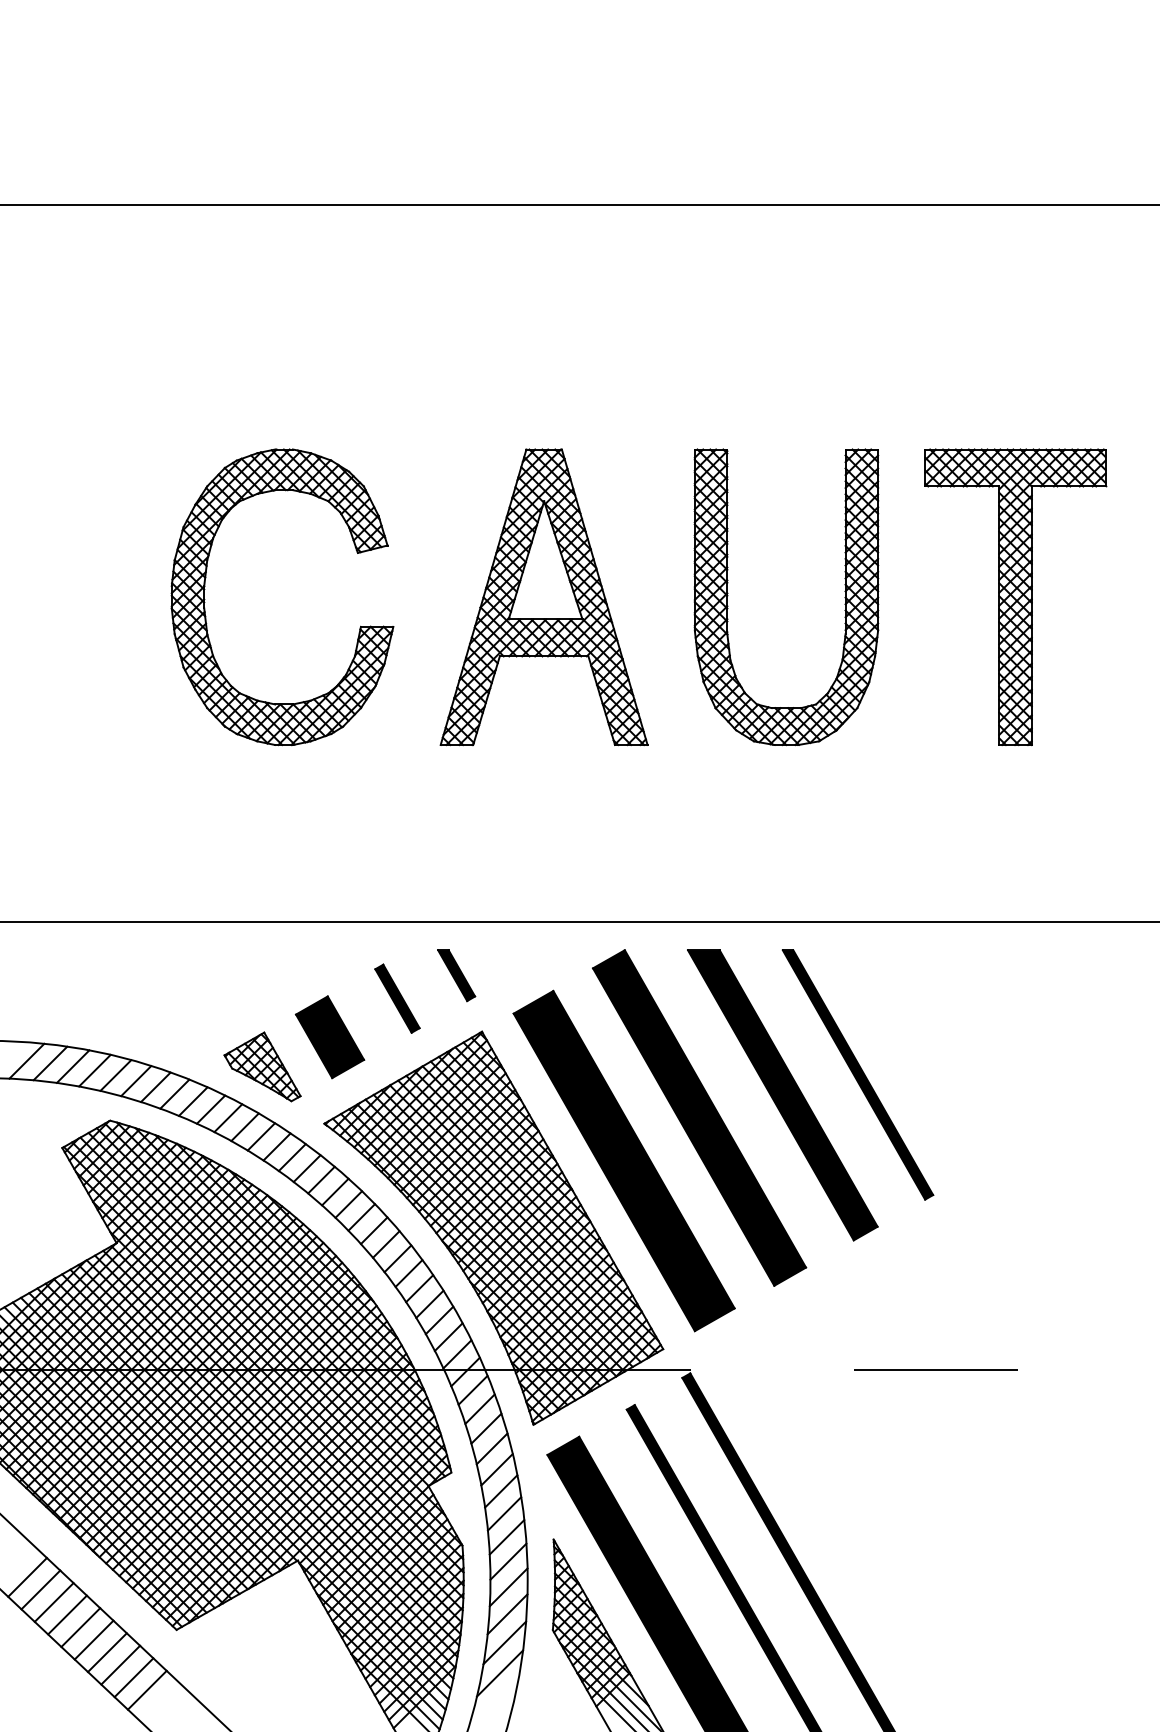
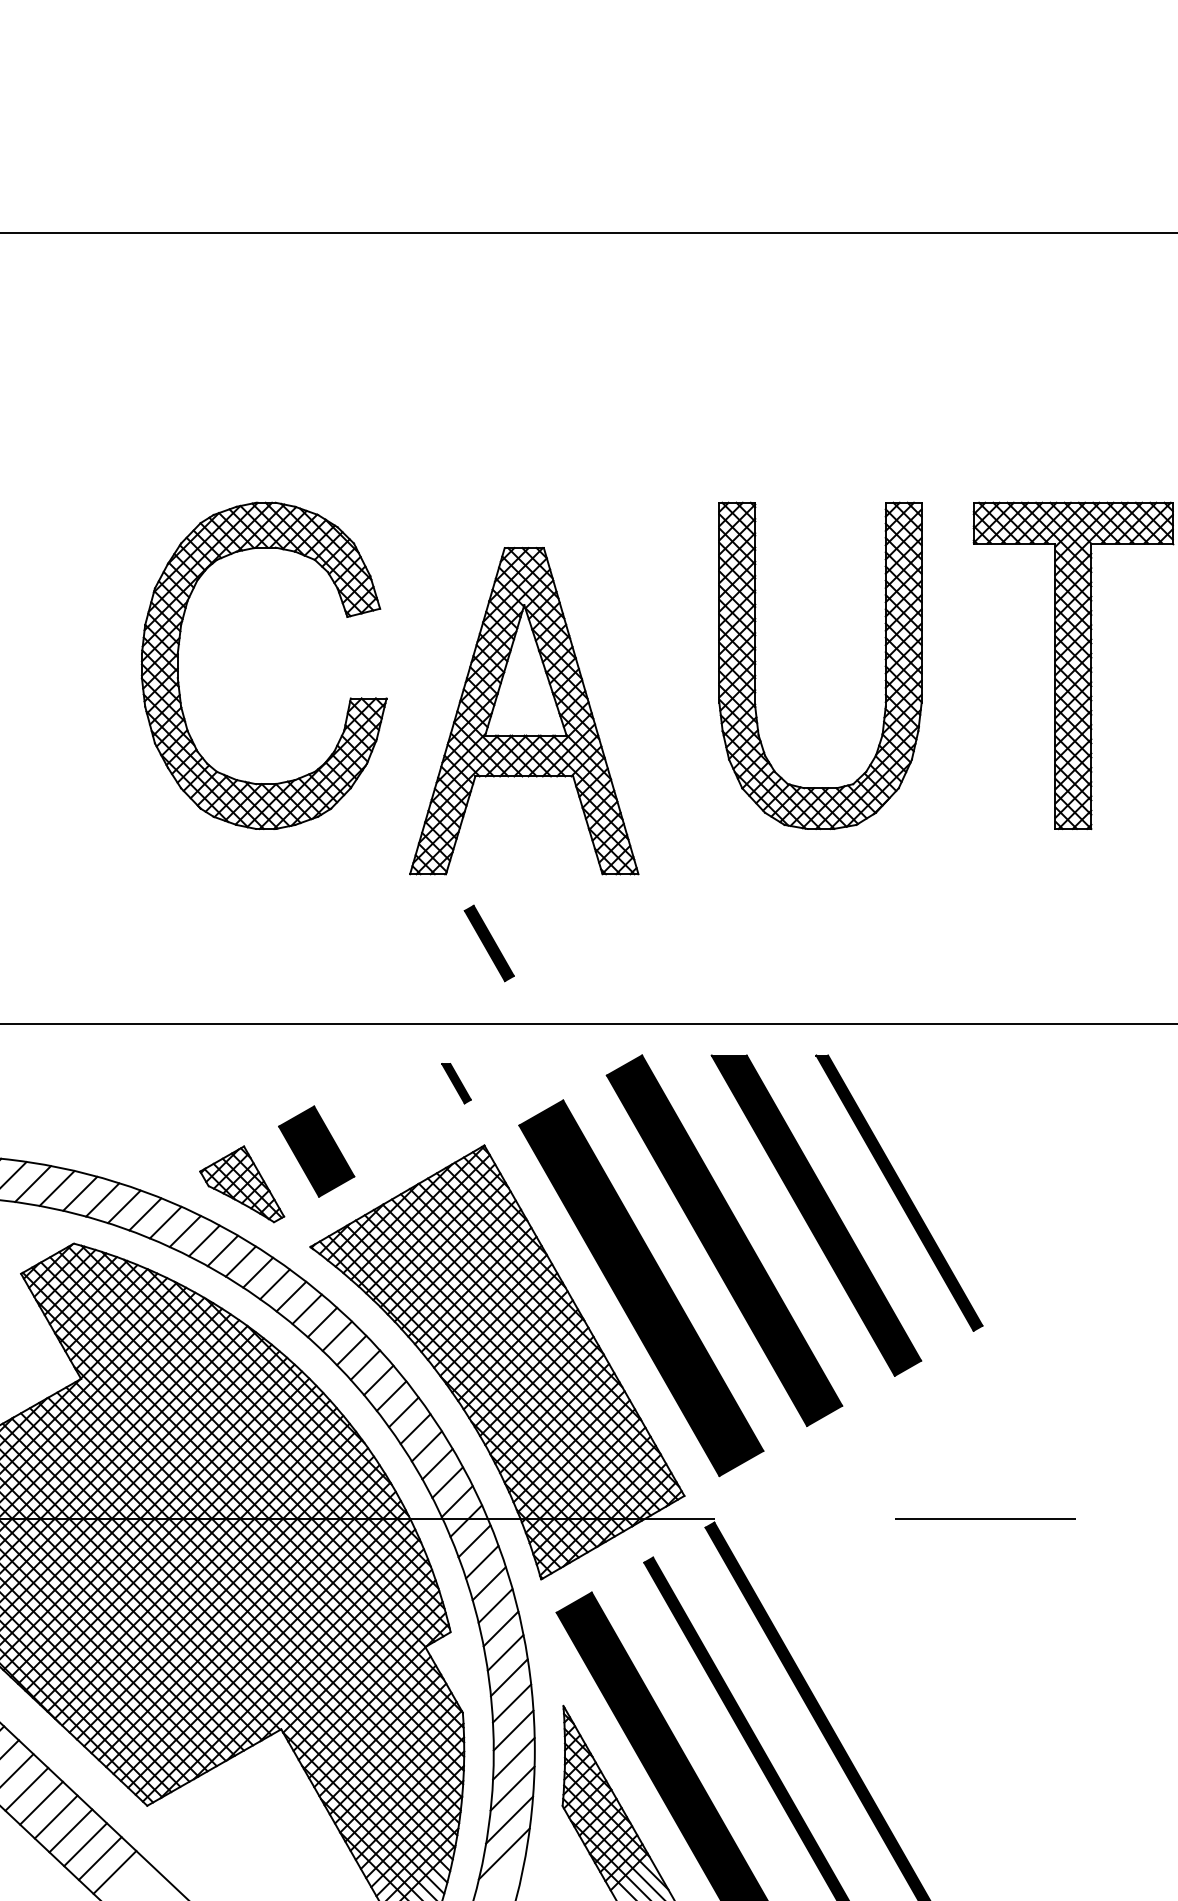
part: (543, 597) -> (523, 711), moved
part: (456, 975) -> (456, 1083), size x0.7
part: (397, 998) -> (489, 943), moved

